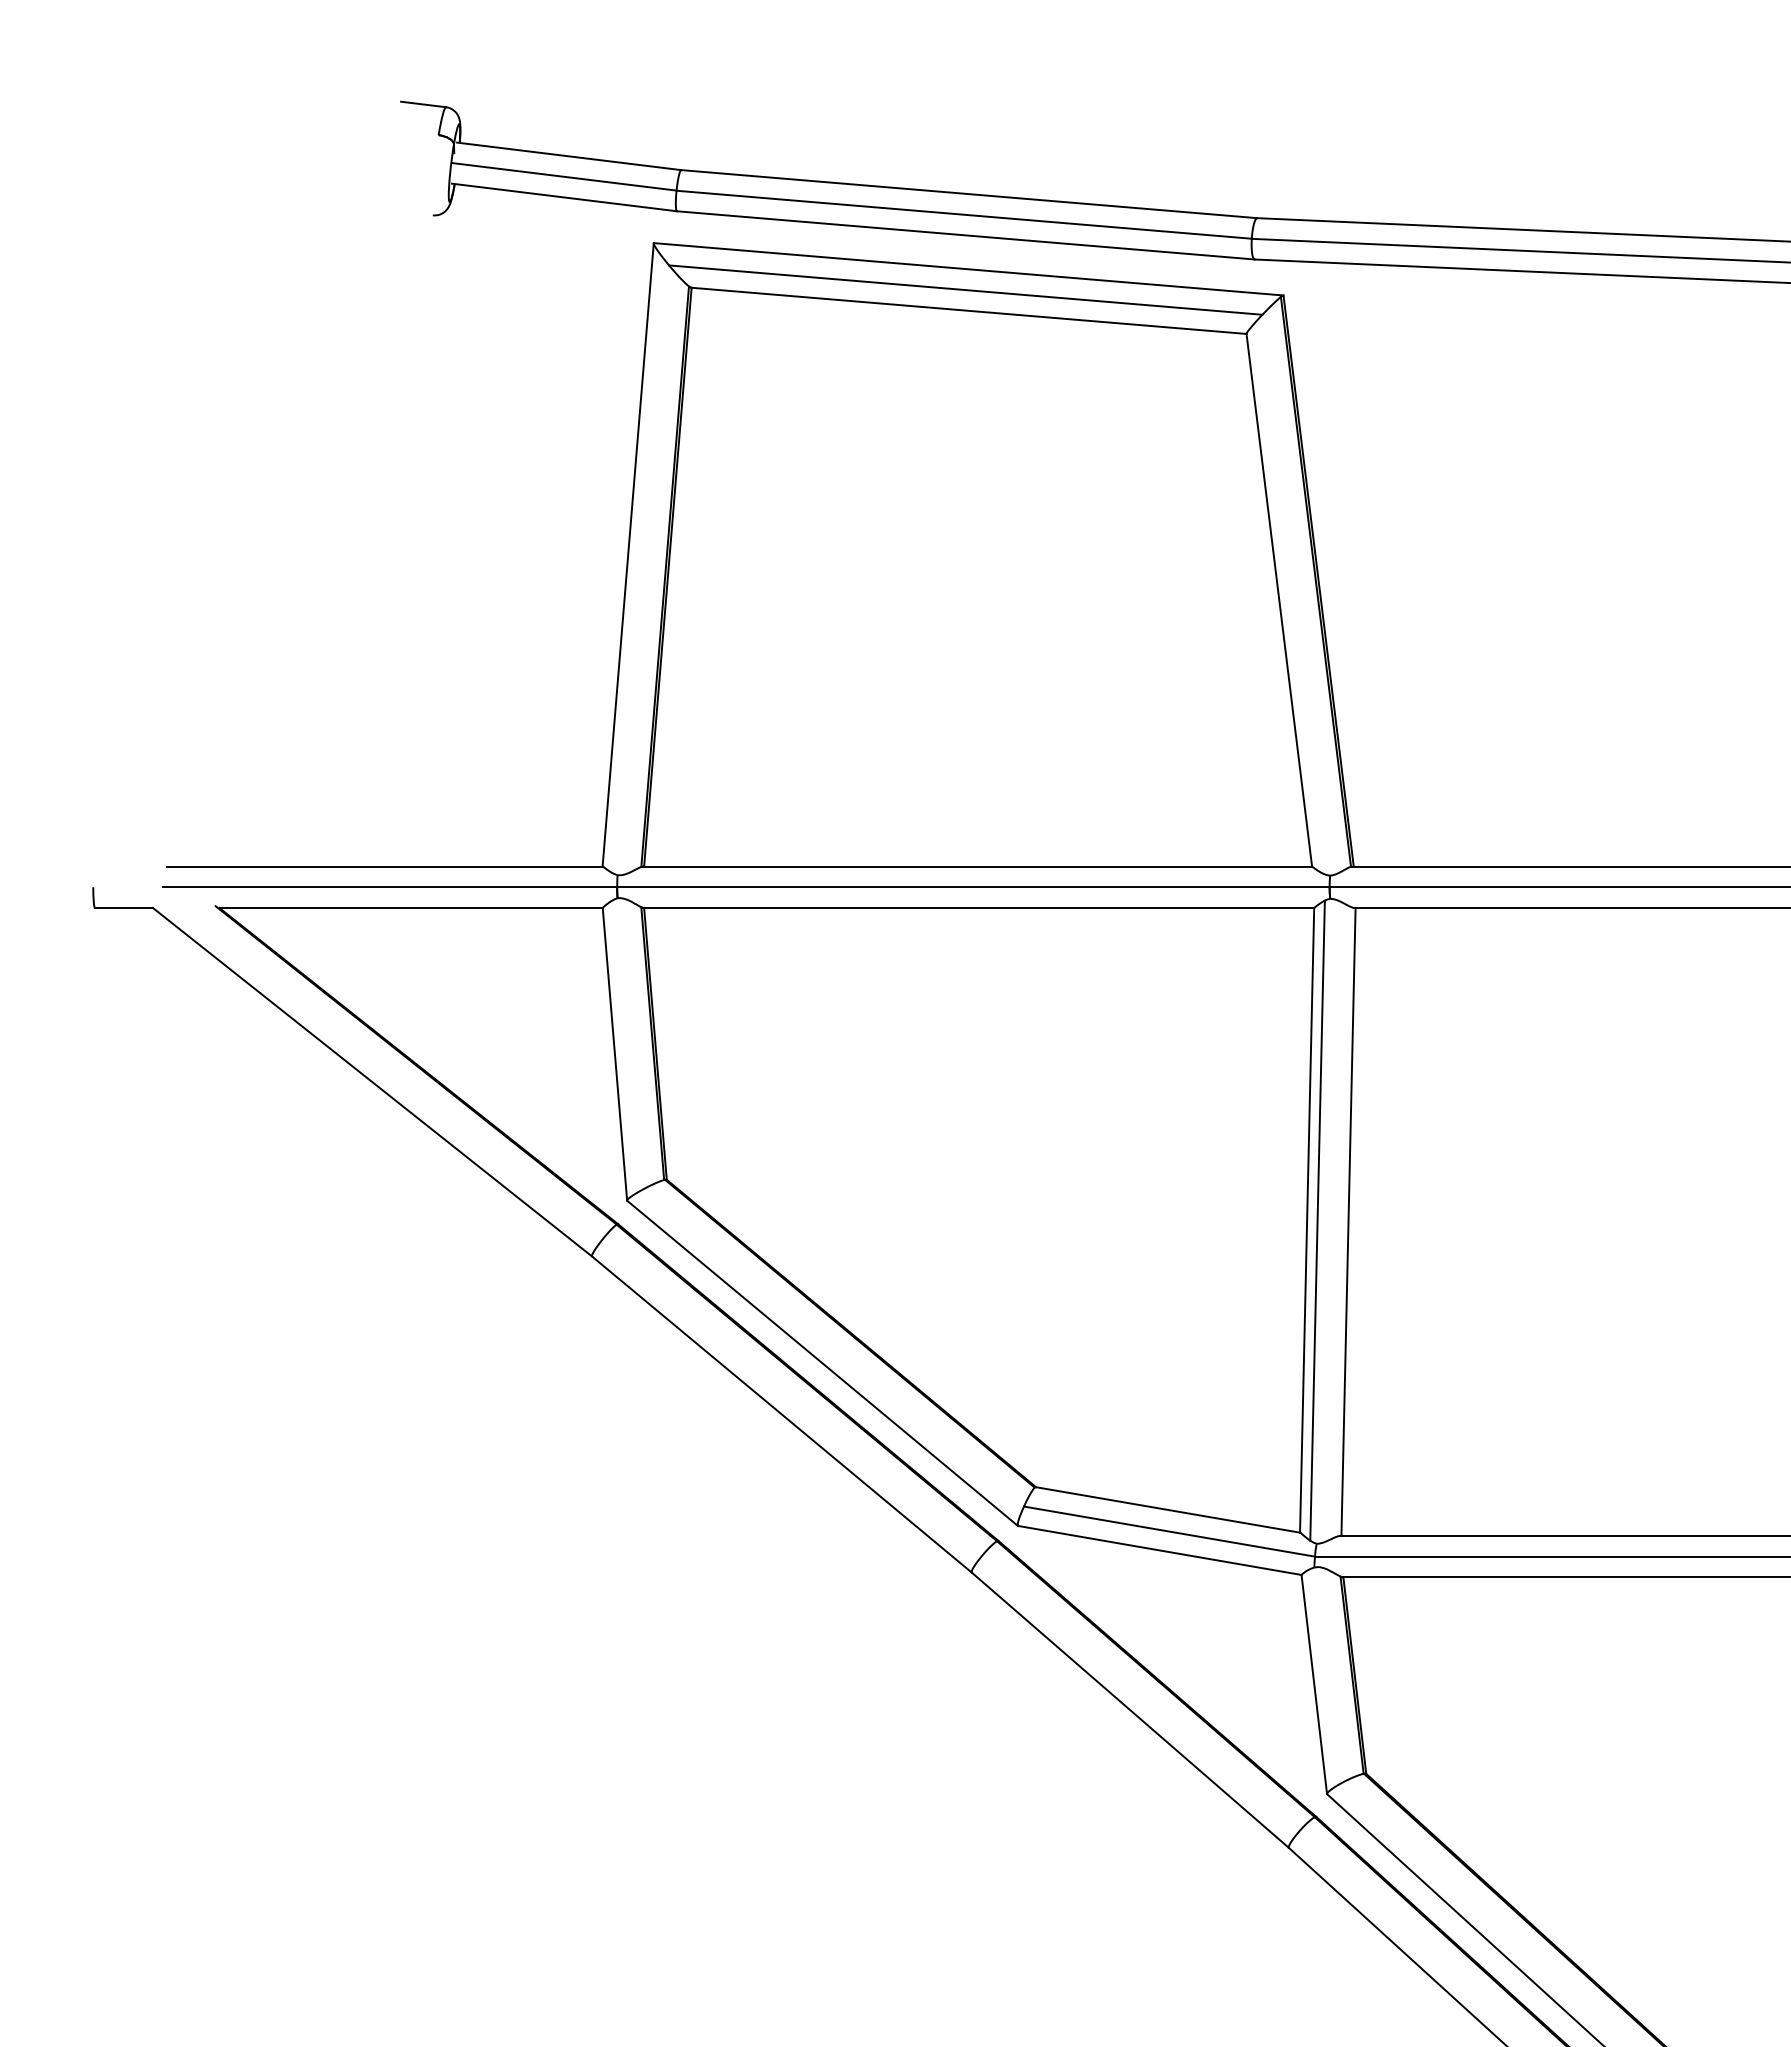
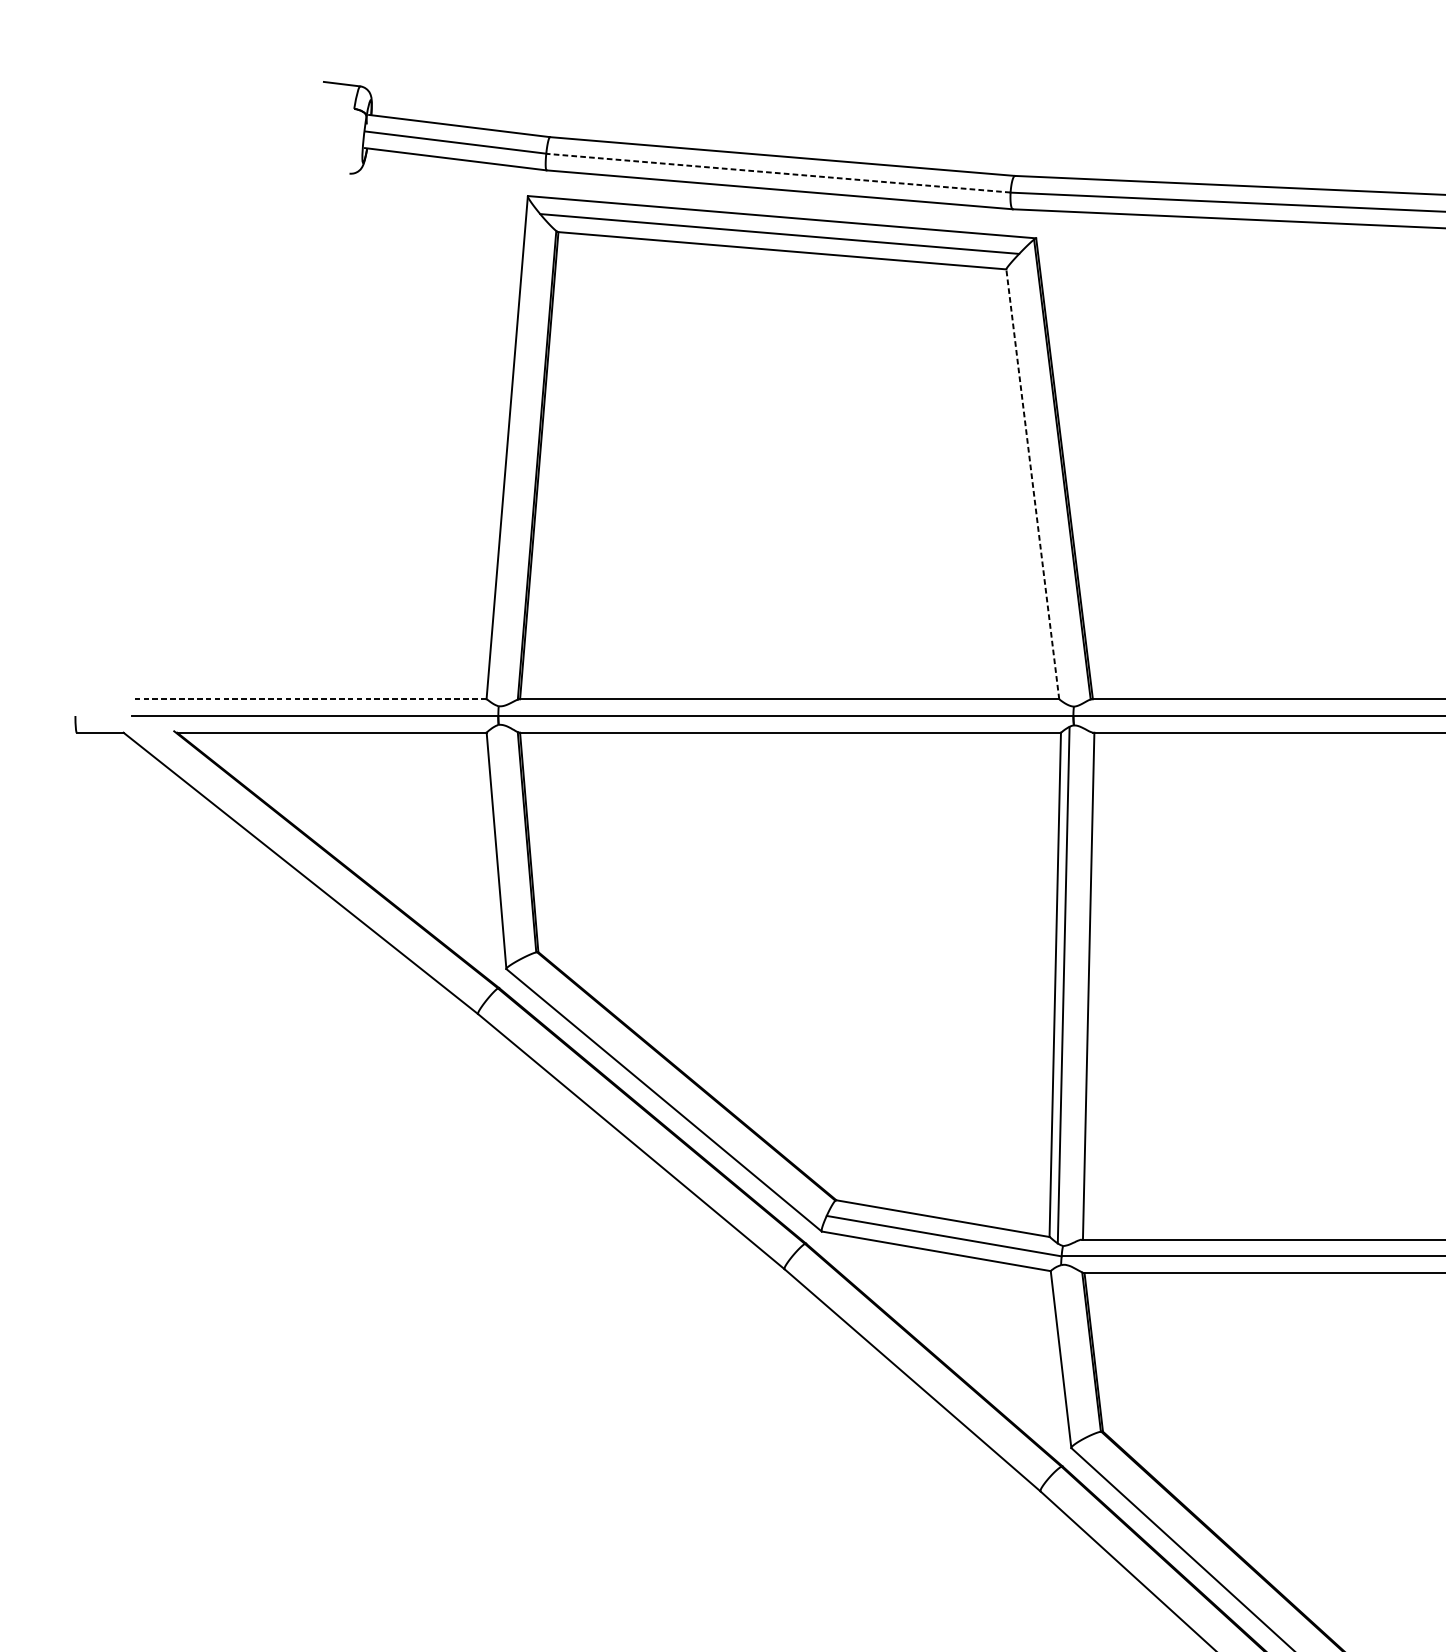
line: (964, 214) -> (778, 172), solid -> dashed
line: (1279, 599) -> (1032, 483), solid -> dashed
line: (384, 866) -> (310, 699), solid -> dashed

